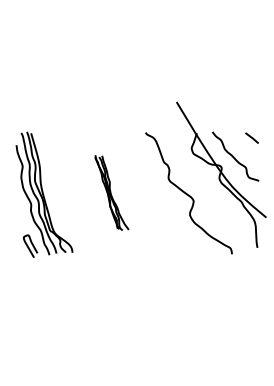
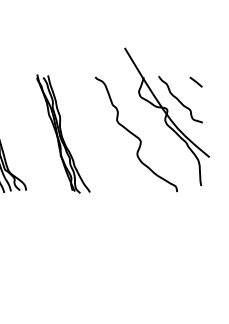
part: (111, 192) -> (63, 133), size x1.67

